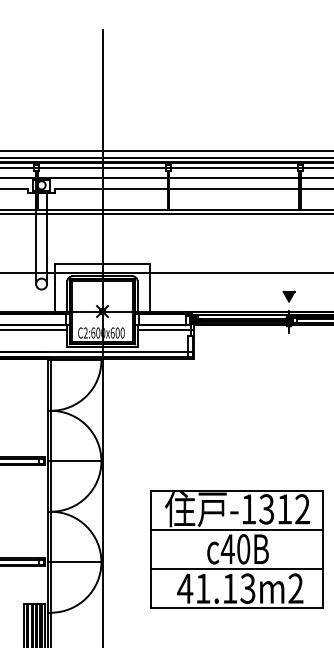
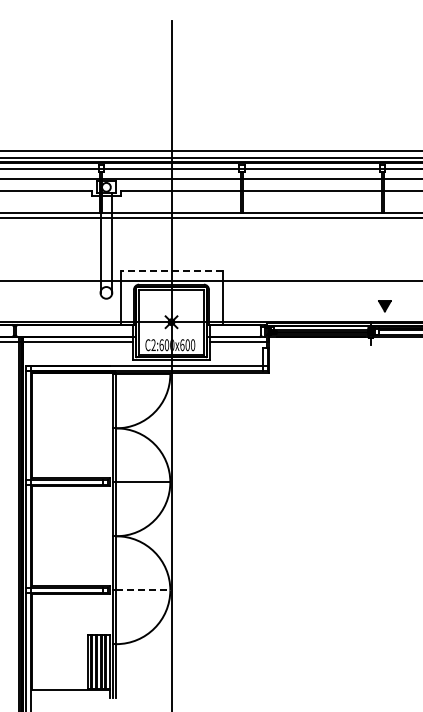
line: (102, 264) -> (171, 271), solid -> dashed
part: (288, 296) -> (384, 306), moved
part: (236, 549) -> (314, 576), removed
line: (76, 562) -> (143, 590), solid -> dashed

